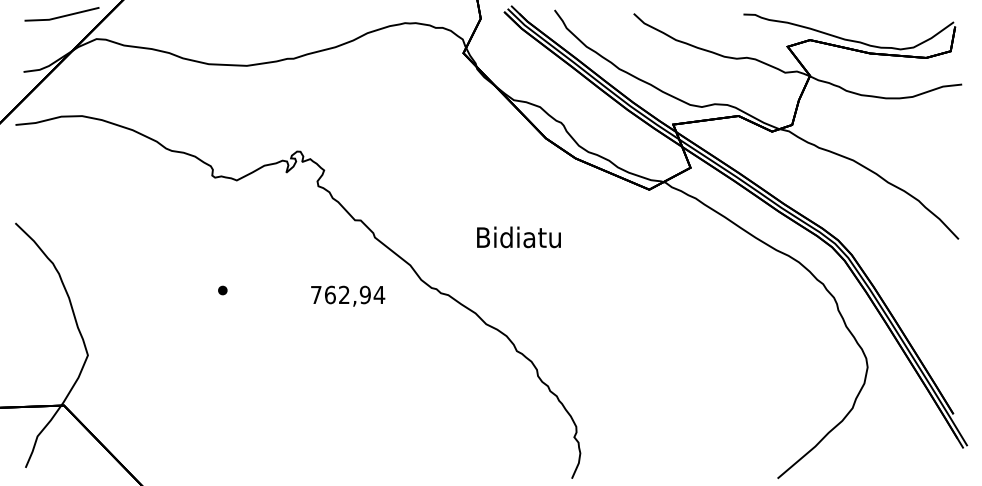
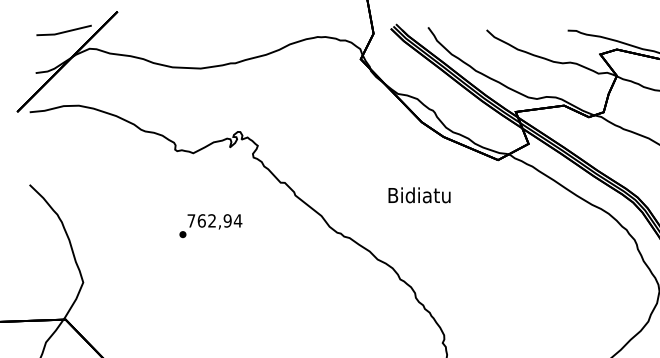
text: (518, 237) -> (419, 195), moved
text: (348, 295) -> (215, 221), moved

